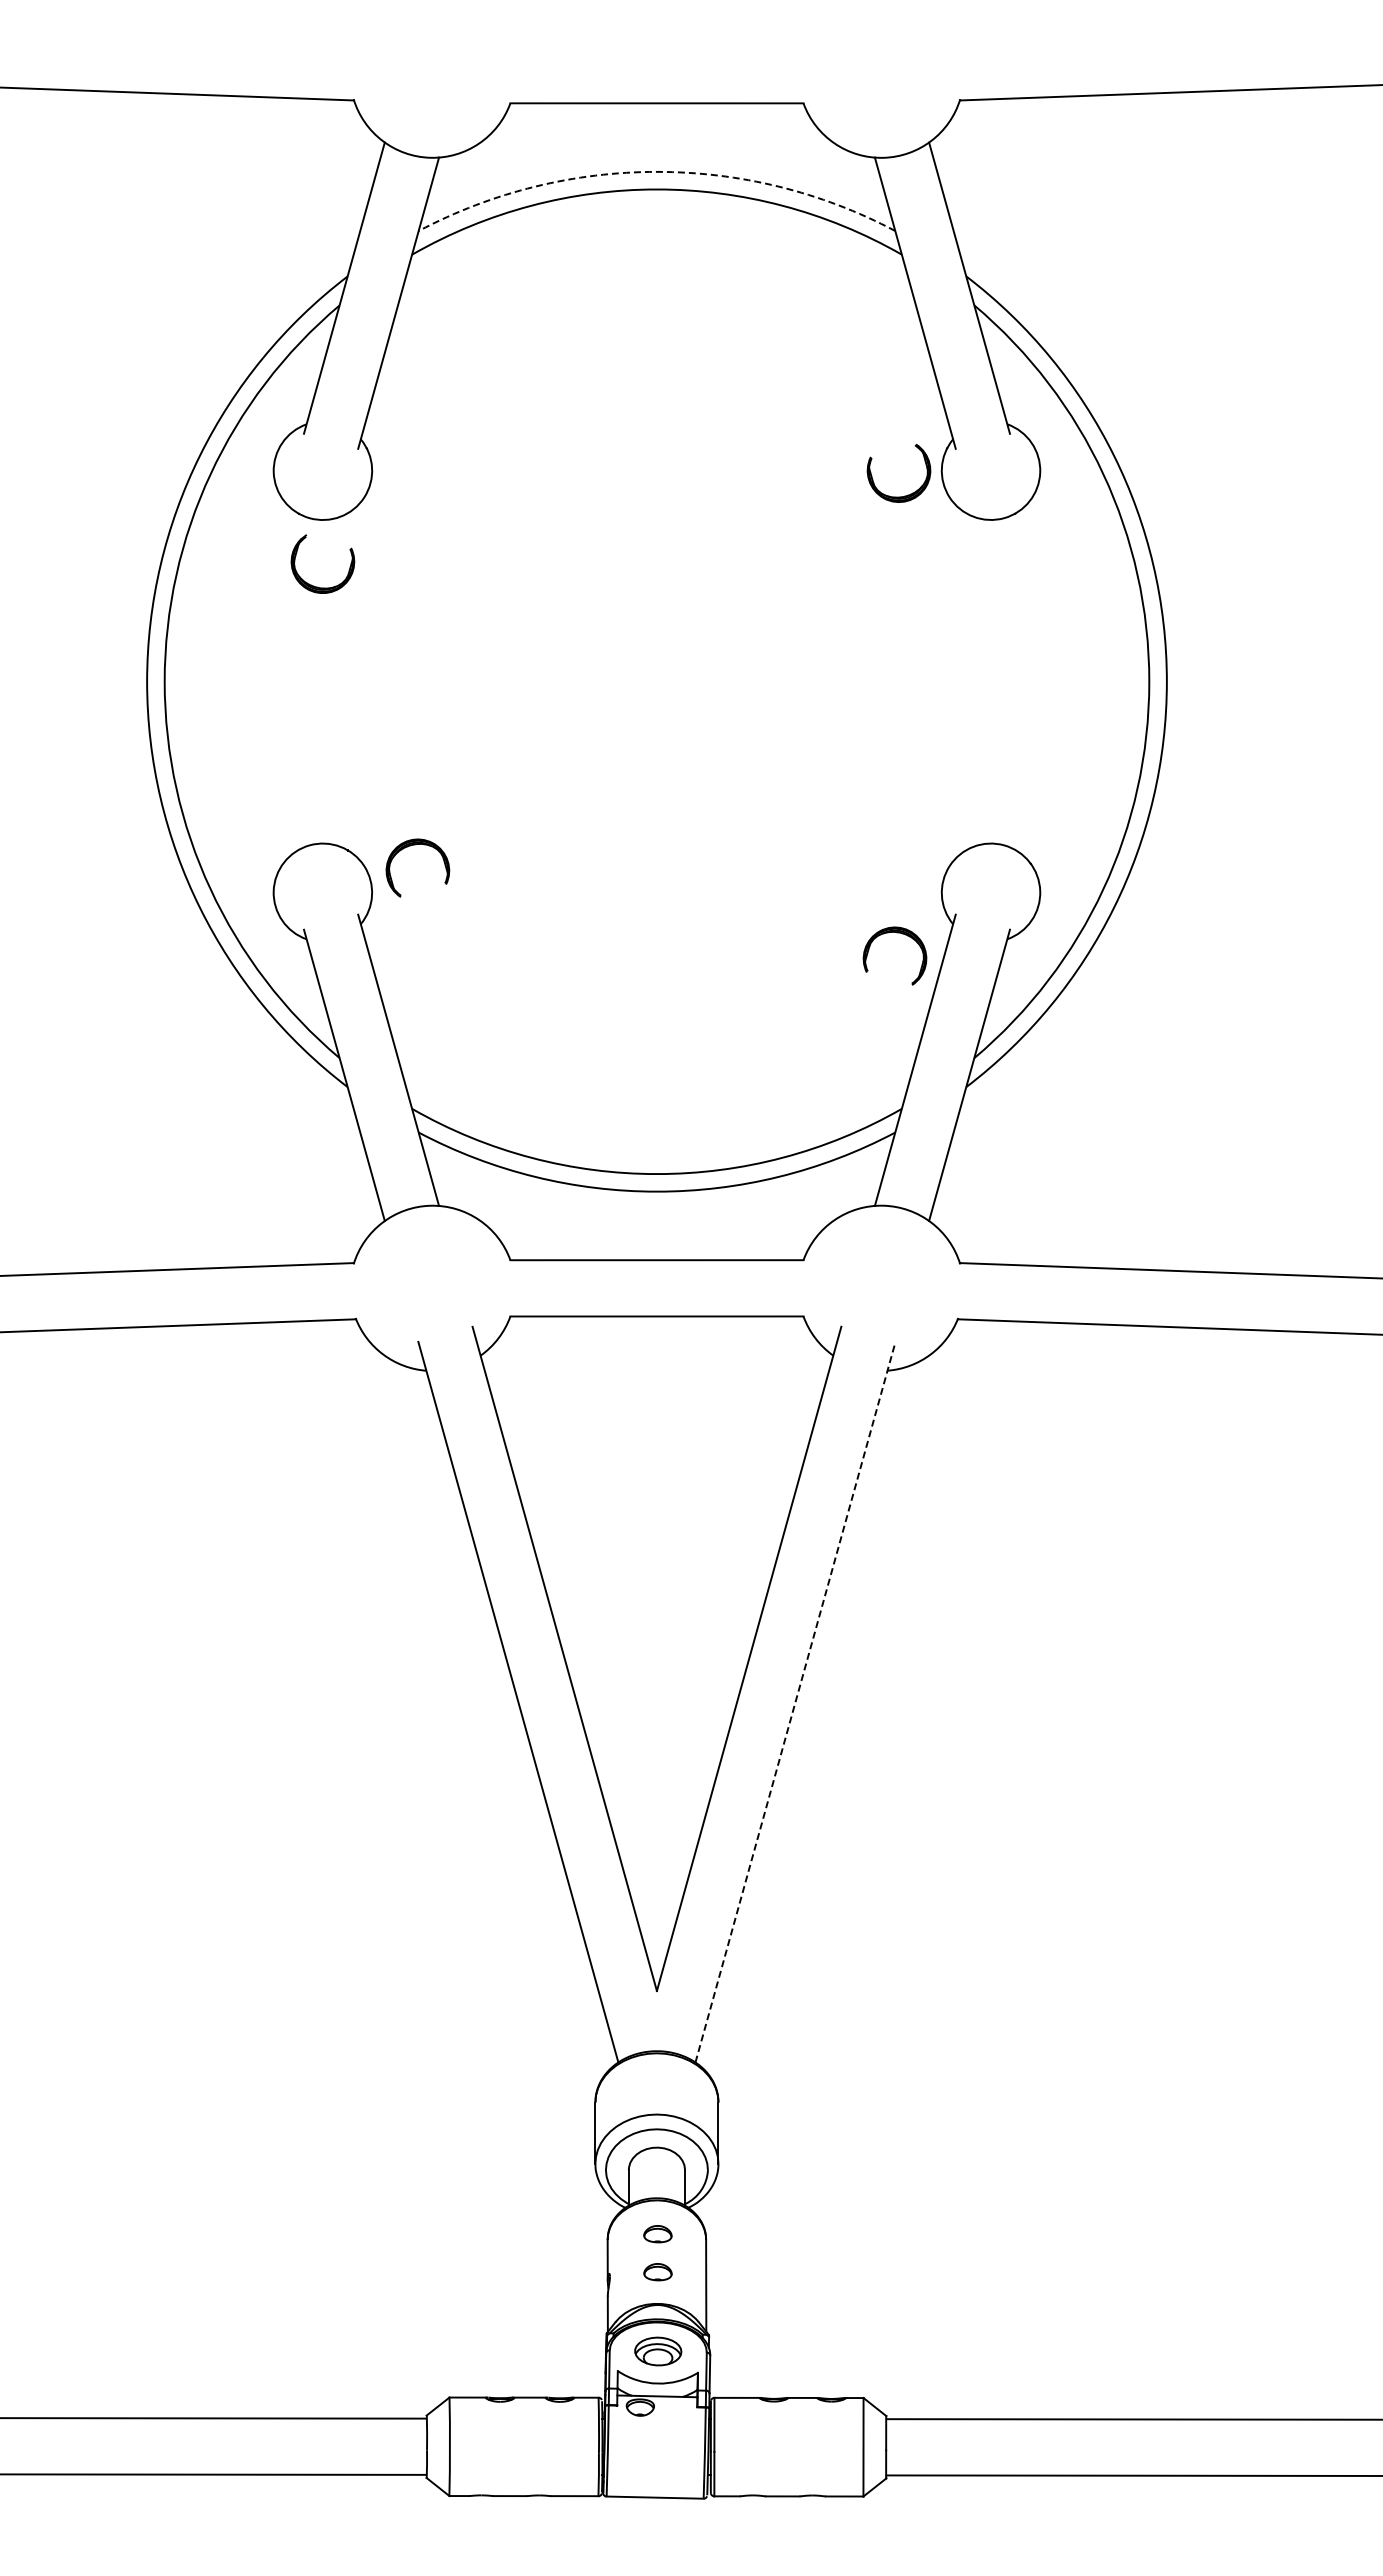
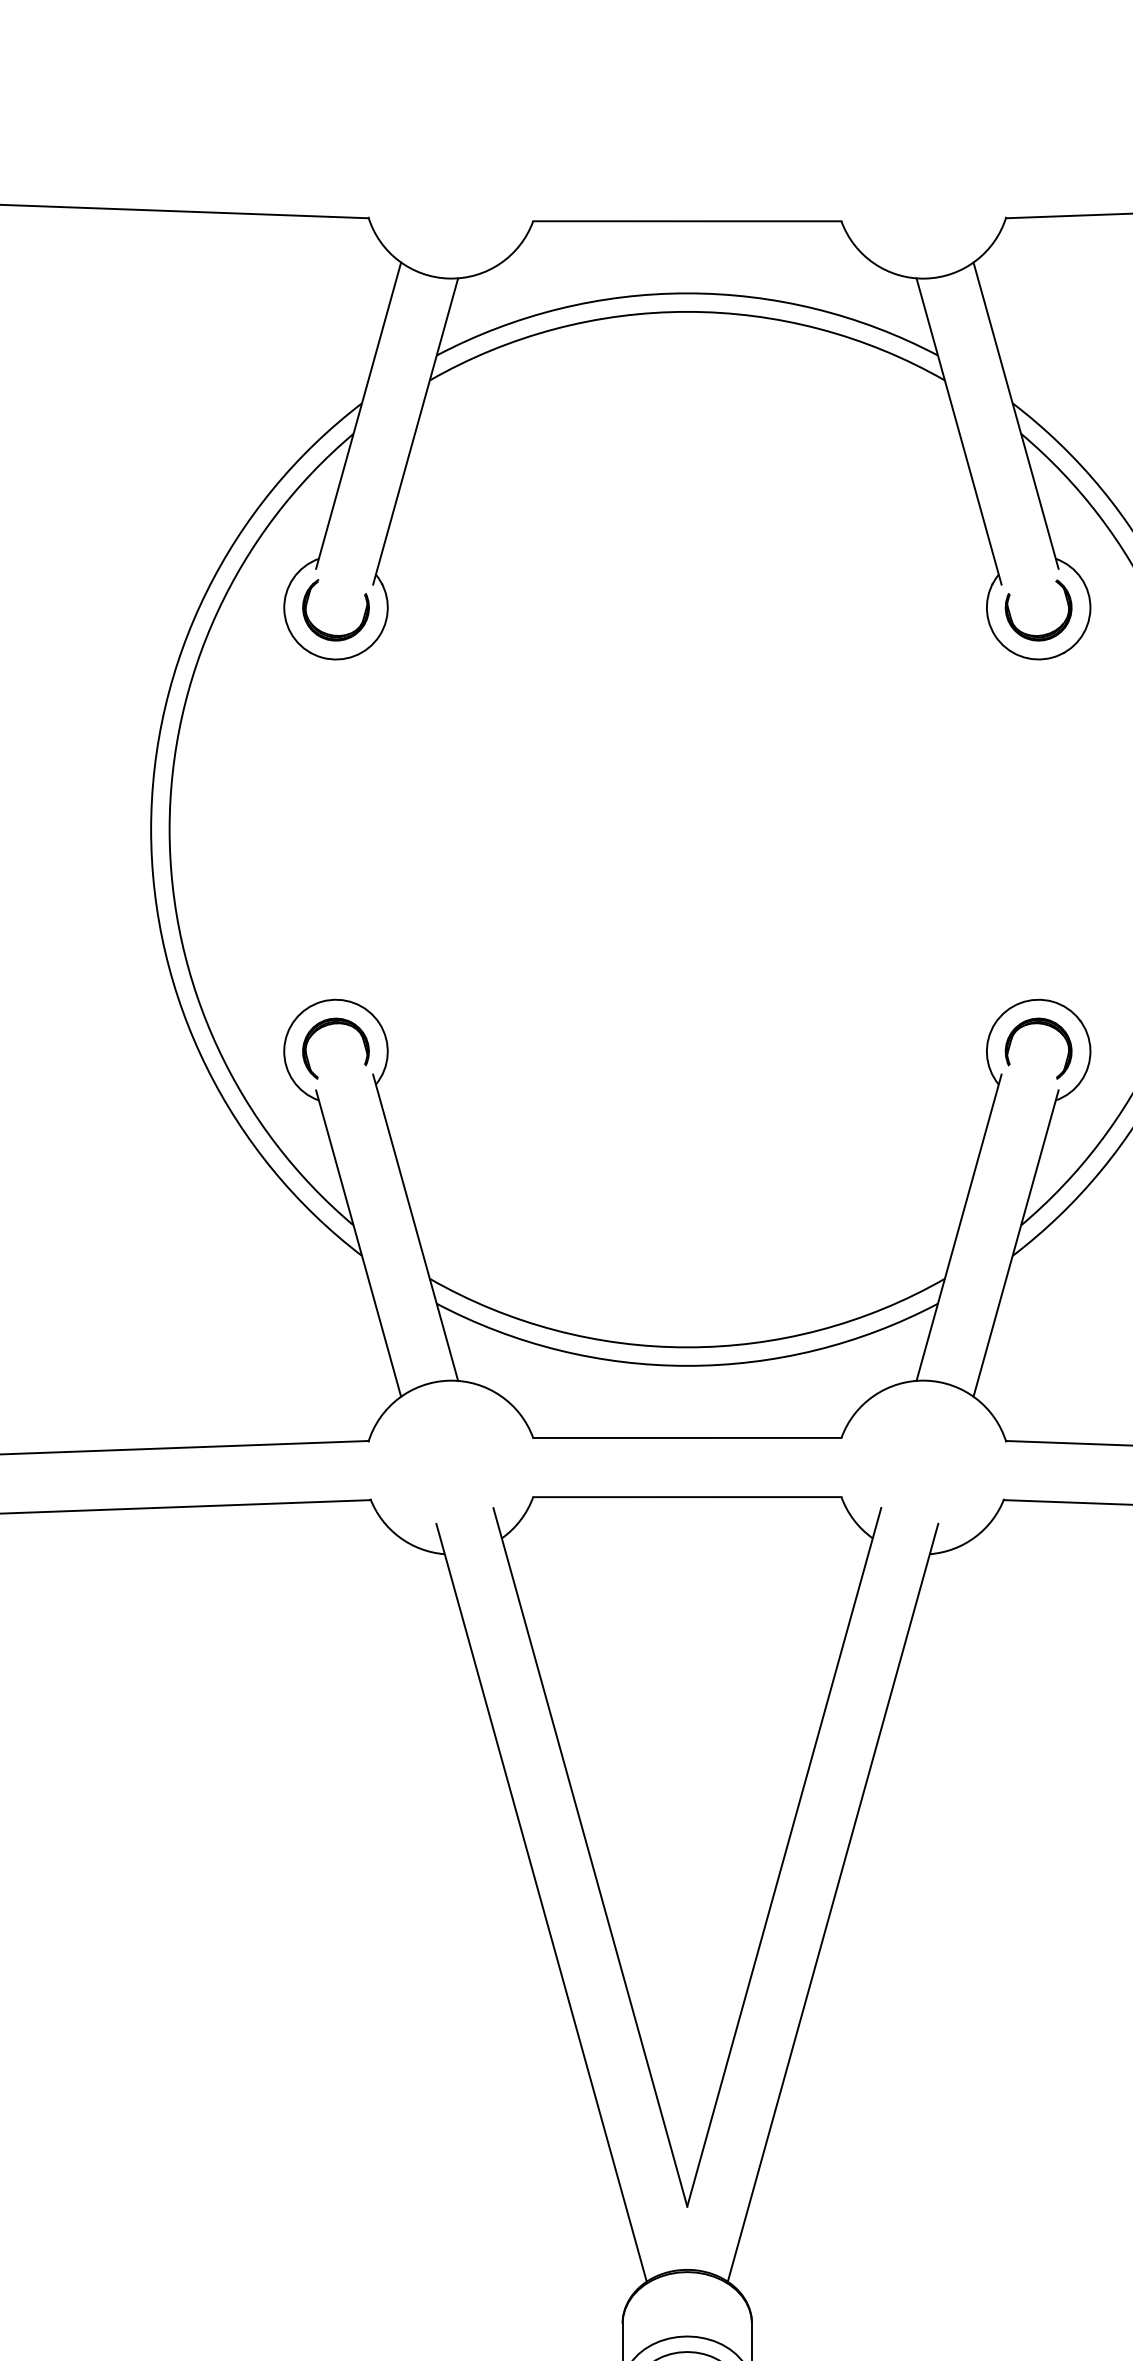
arc: (656, 171) -> (686, 292), dashed -> solid
part: (907, 494) -> (1047, 632), moved
part: (317, 586) -> (330, 633), moved
part: (415, 845) -> (333, 1024), moved
part: (896, 933) -> (1040, 1024), moved
line: (795, 1702) -> (833, 1903), dashed -> solid

